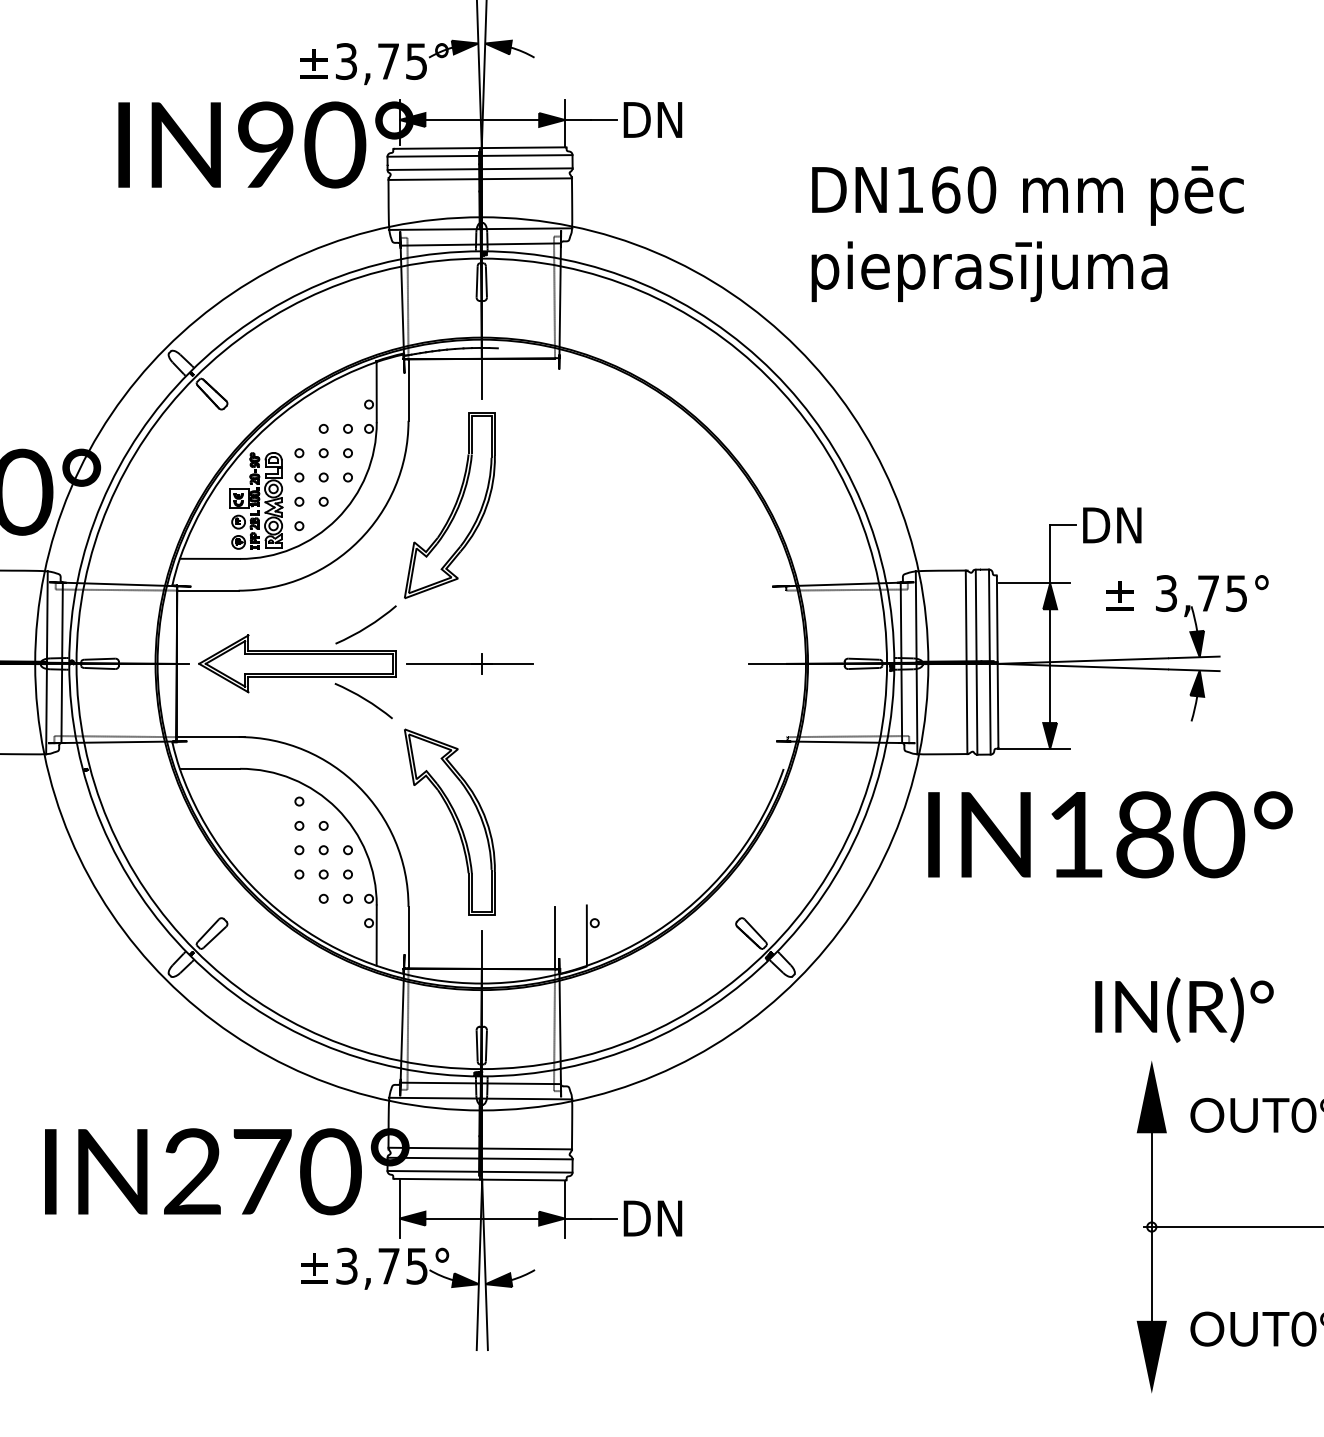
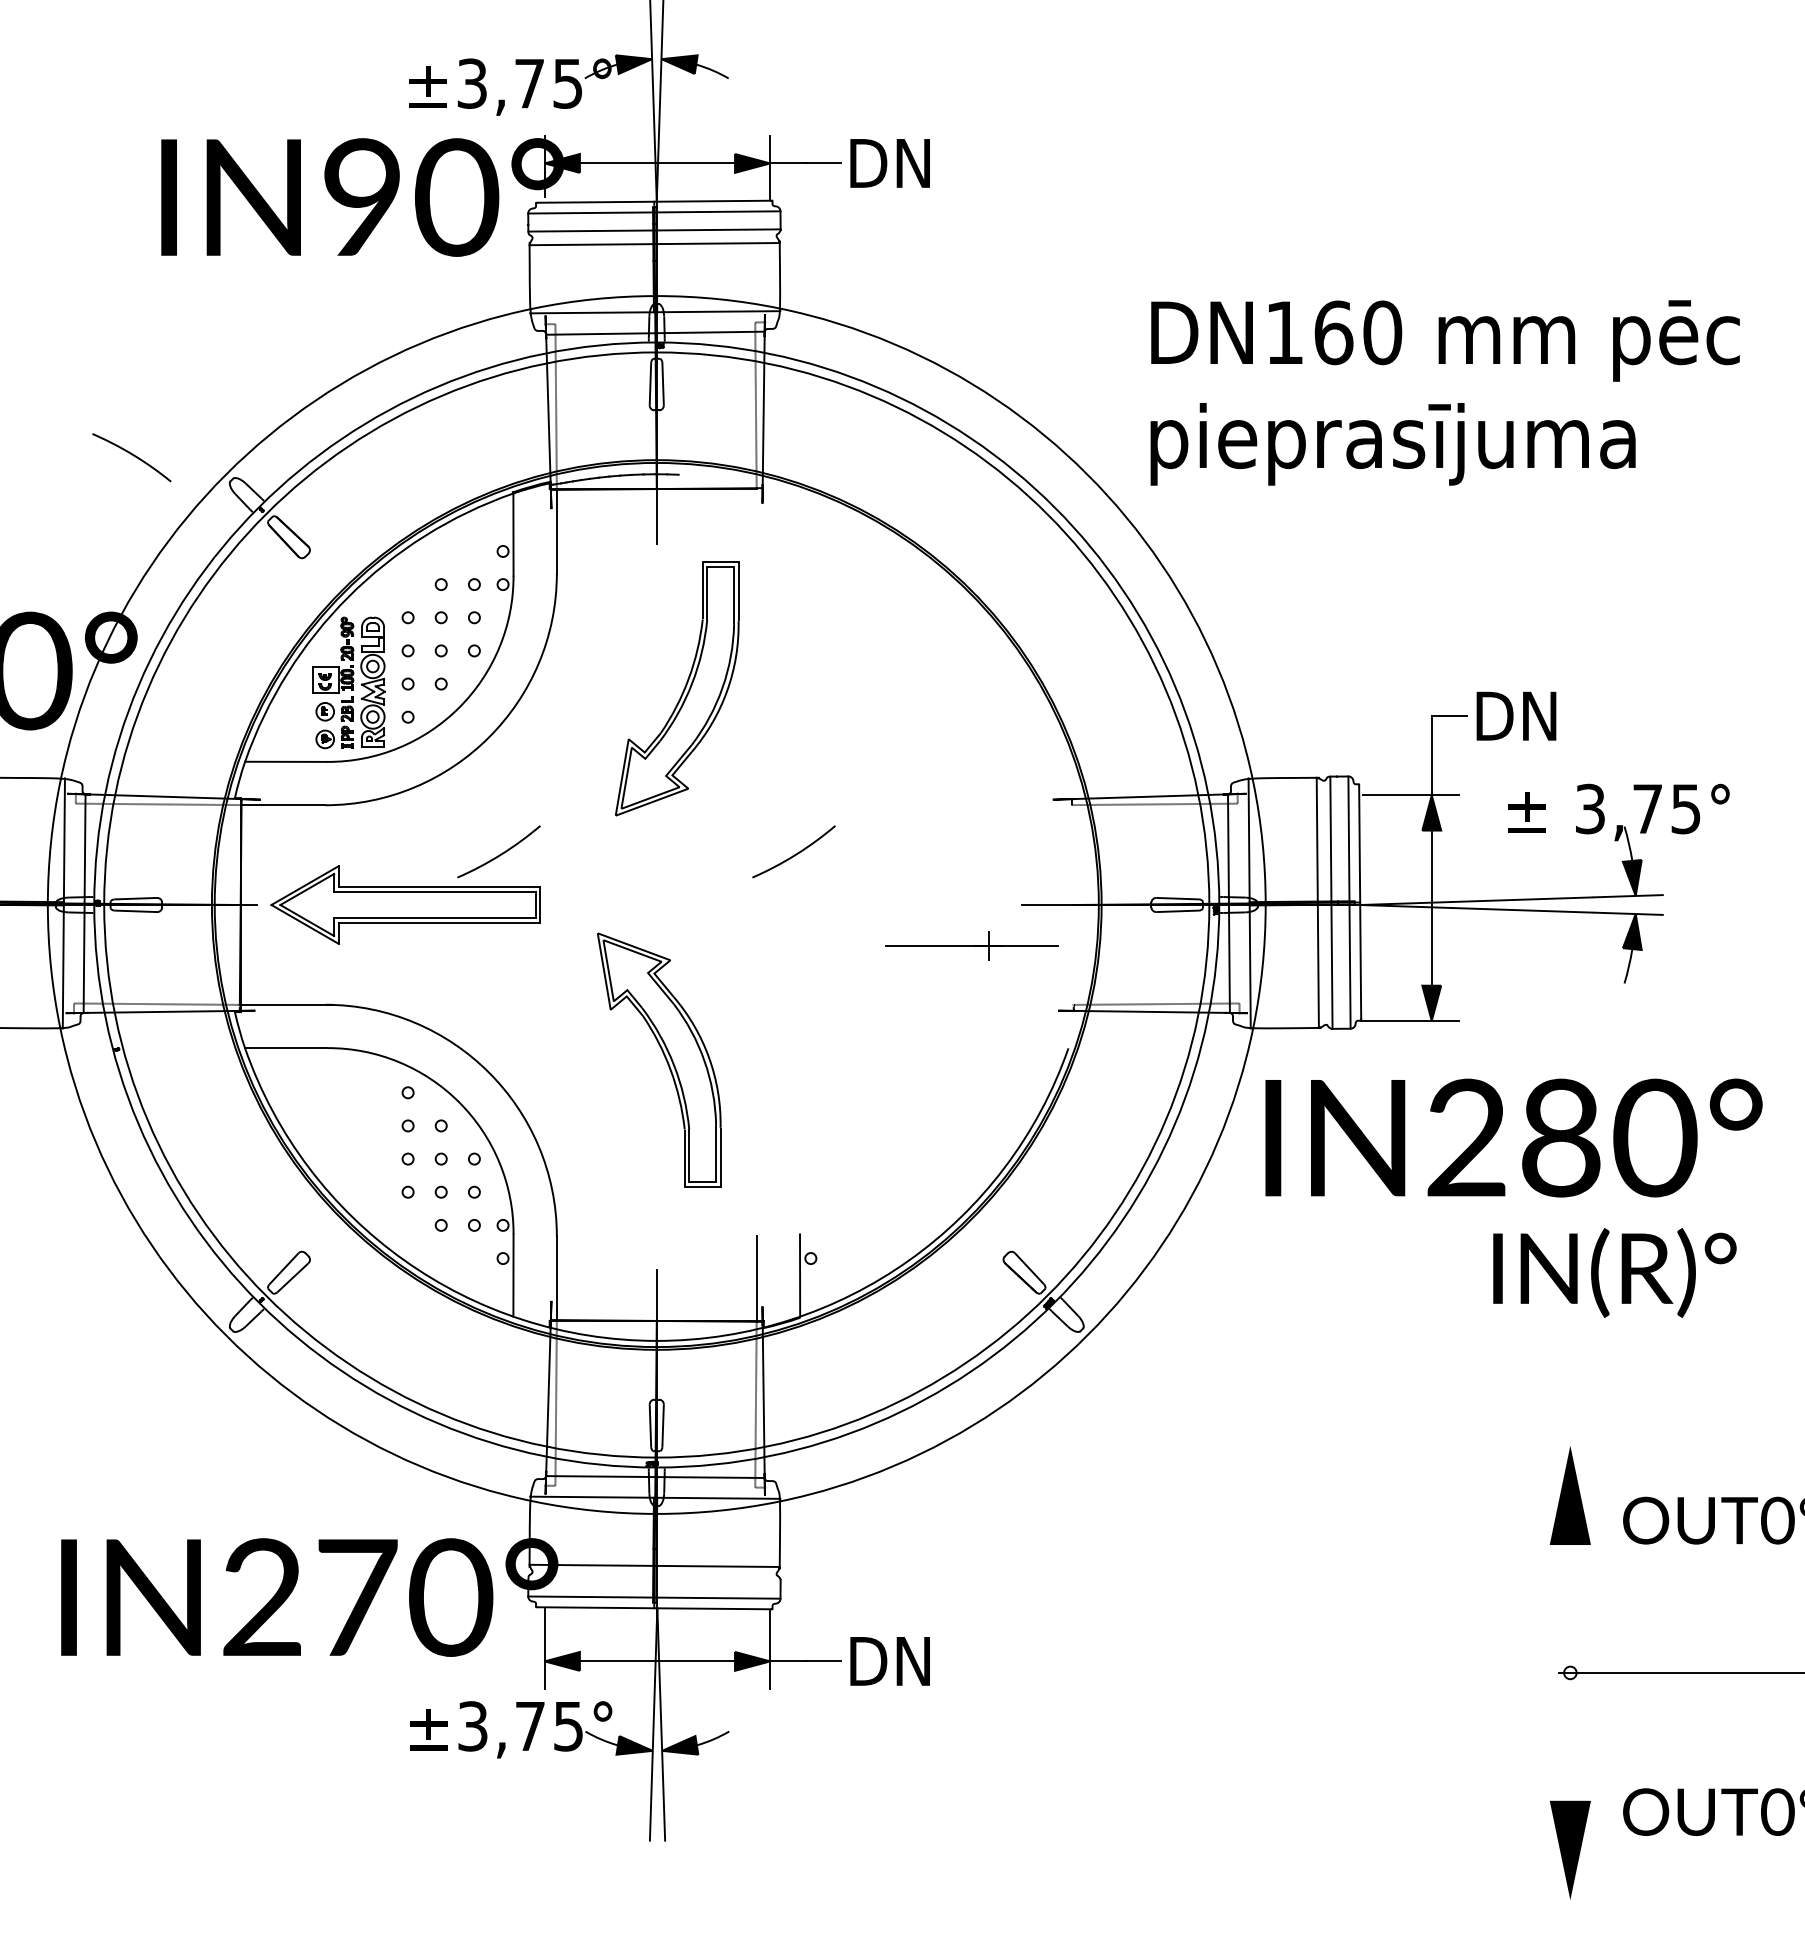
text: (1027, 233) -> (1444, 392), moved
part: (450, 505) -> (677, 688), moved
arc: (583, 626) -> (795, 853), added
part: (469, 663) -> (971, 945), moved
arc: (364, 699) -> (132, 455), moved
part: (450, 821) -> (659, 1059), moved
text: (1075, 834) -> (1466, 1137), IN180° -> IN280°
text: (1184, 1009) -> (1614, 1272), moved
line: (480, 1158) -> (654, 1579), removed
line: (1151, 1228) -> (1570, 1674), removed

